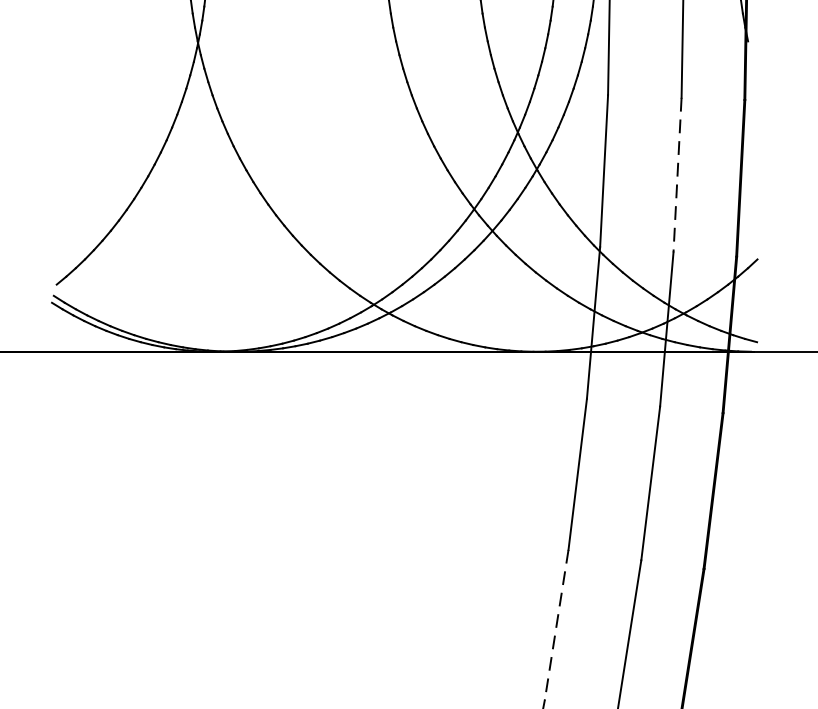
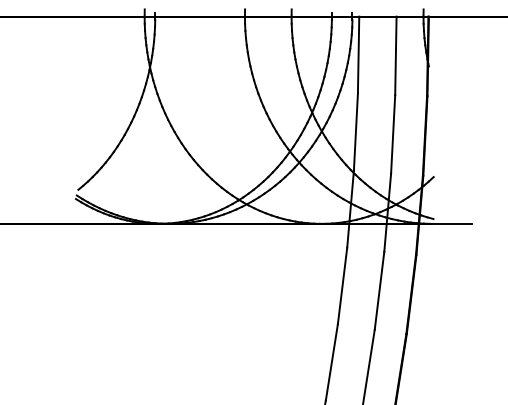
line: (678, 175) -> (393, 134), dashed -> solid
line: (555, 625) -> (331, 362), dashed -> solid

